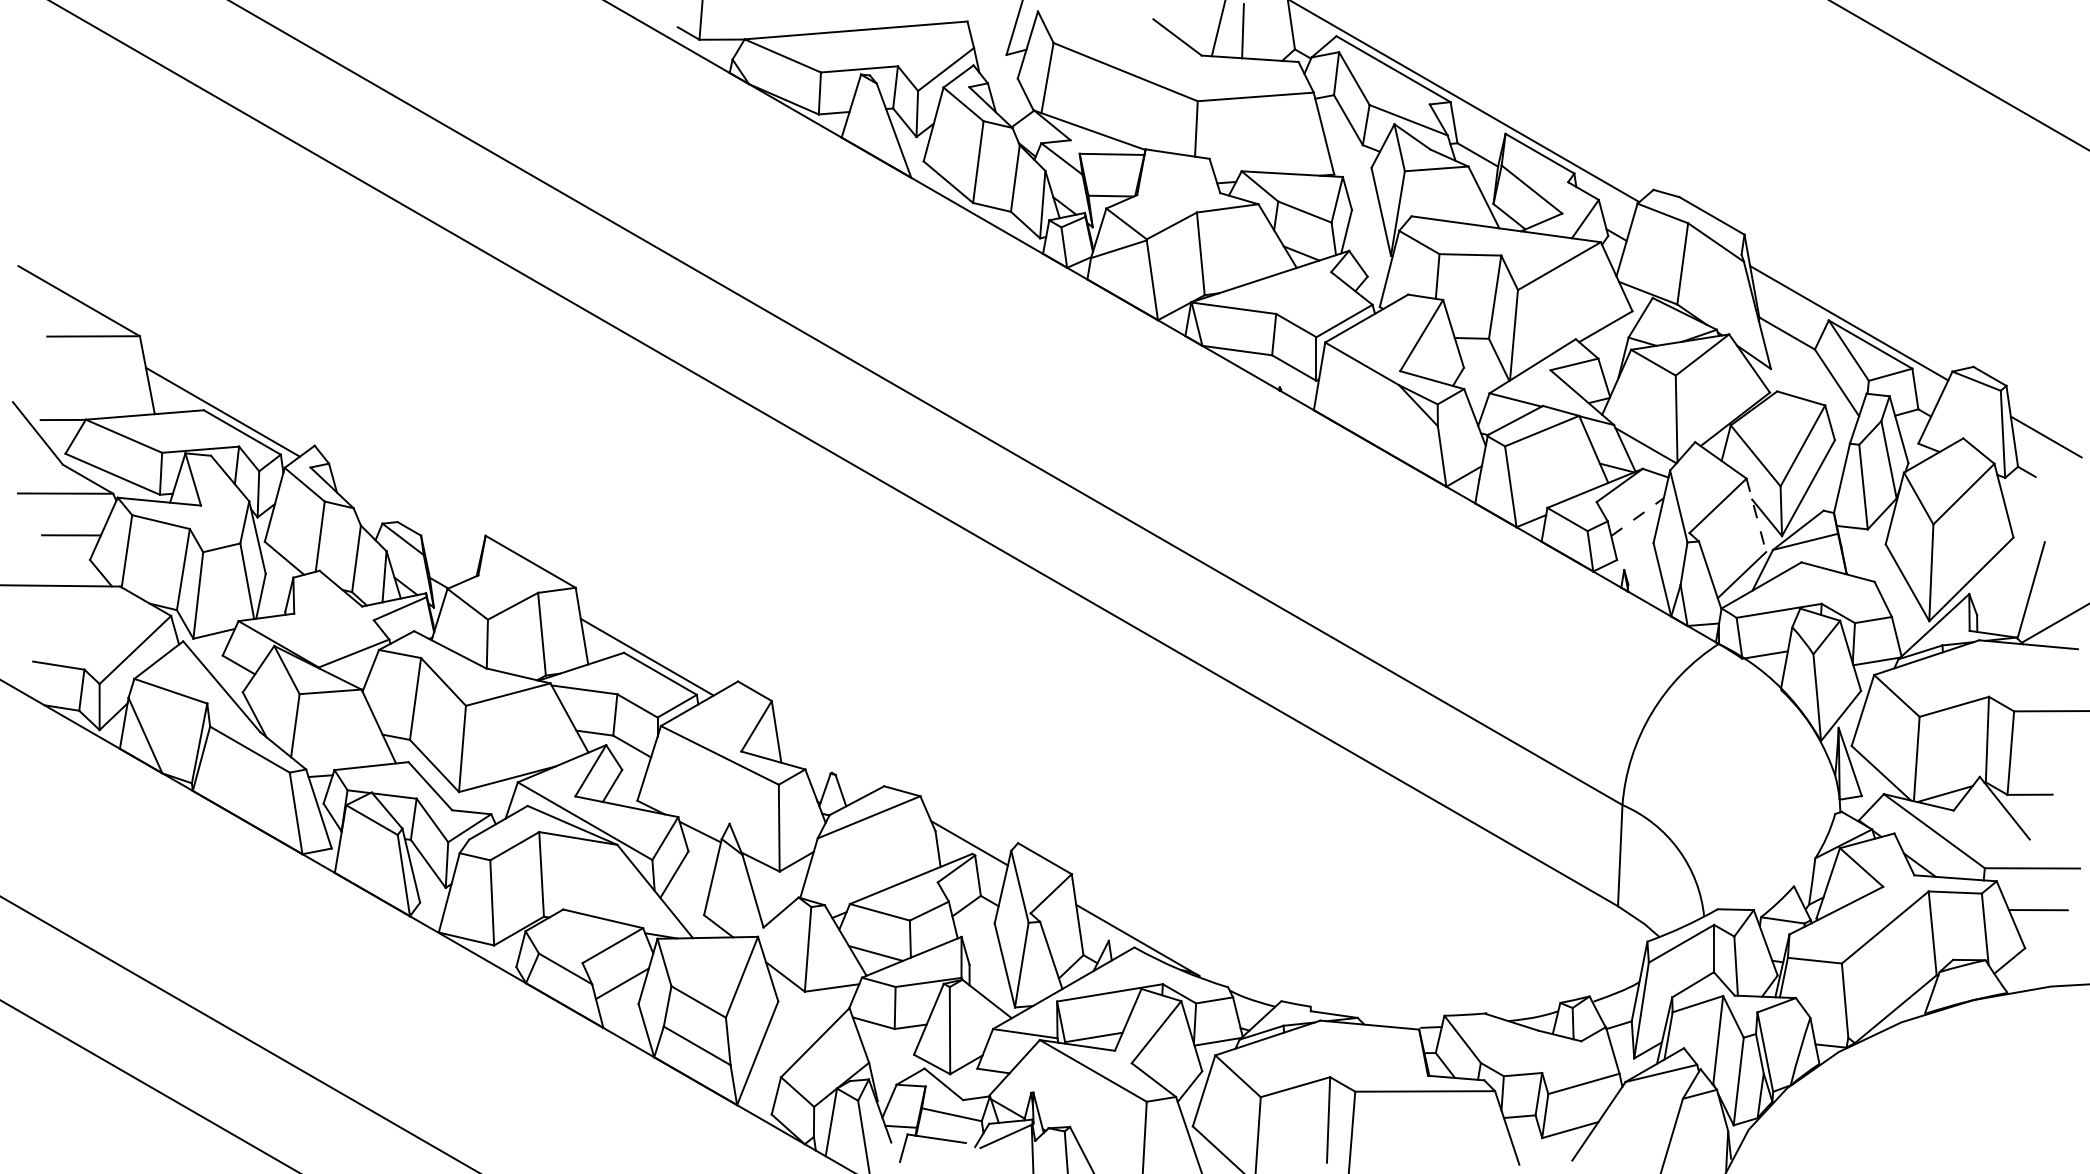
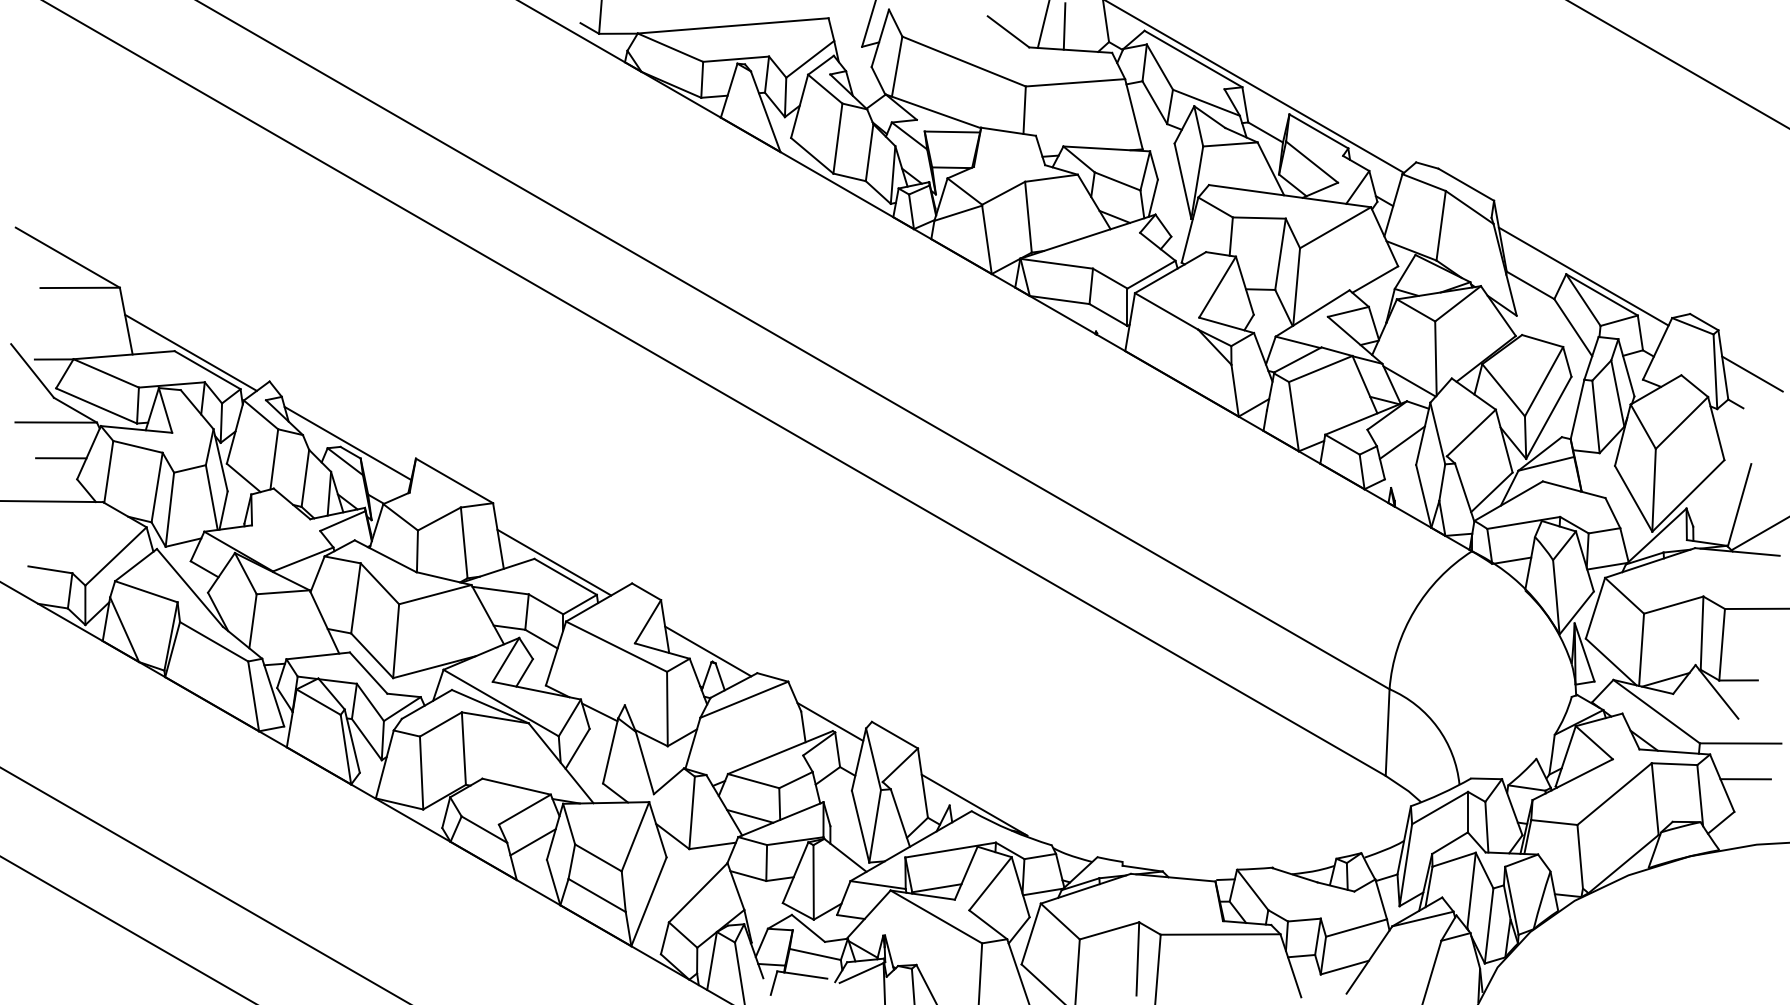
line: (1756, 515) -> (1504, 441), dashed -> solid
line: (1637, 516) -> (1402, 442), dashed -> solid
line: (406, 517) -> (348, 442), added
line: (826, 760) -> (707, 651), added

